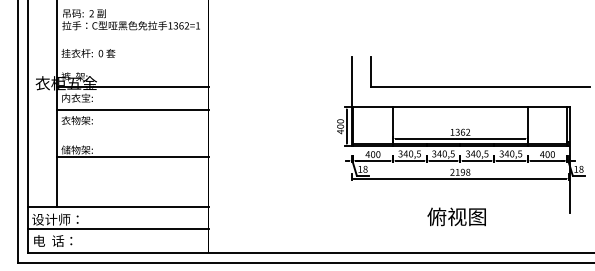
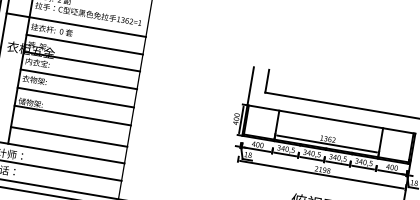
line: (117, 42) -> (75, 25), added
line: (132, 64) -> (84, 44), added
line: (132, 133) -> (75, 97), added
line: (132, 184) -> (68, 136), added

